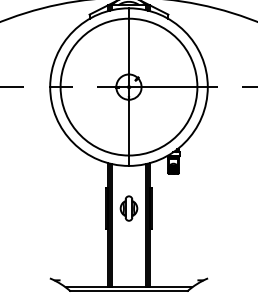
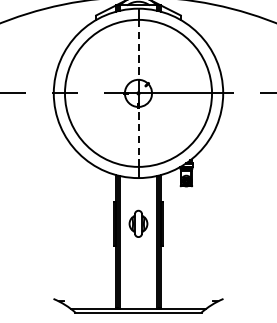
line: (129, 46) -> (139, 49), solid -> dashed
line: (129, 127) -> (139, 136), solid -> dashed

